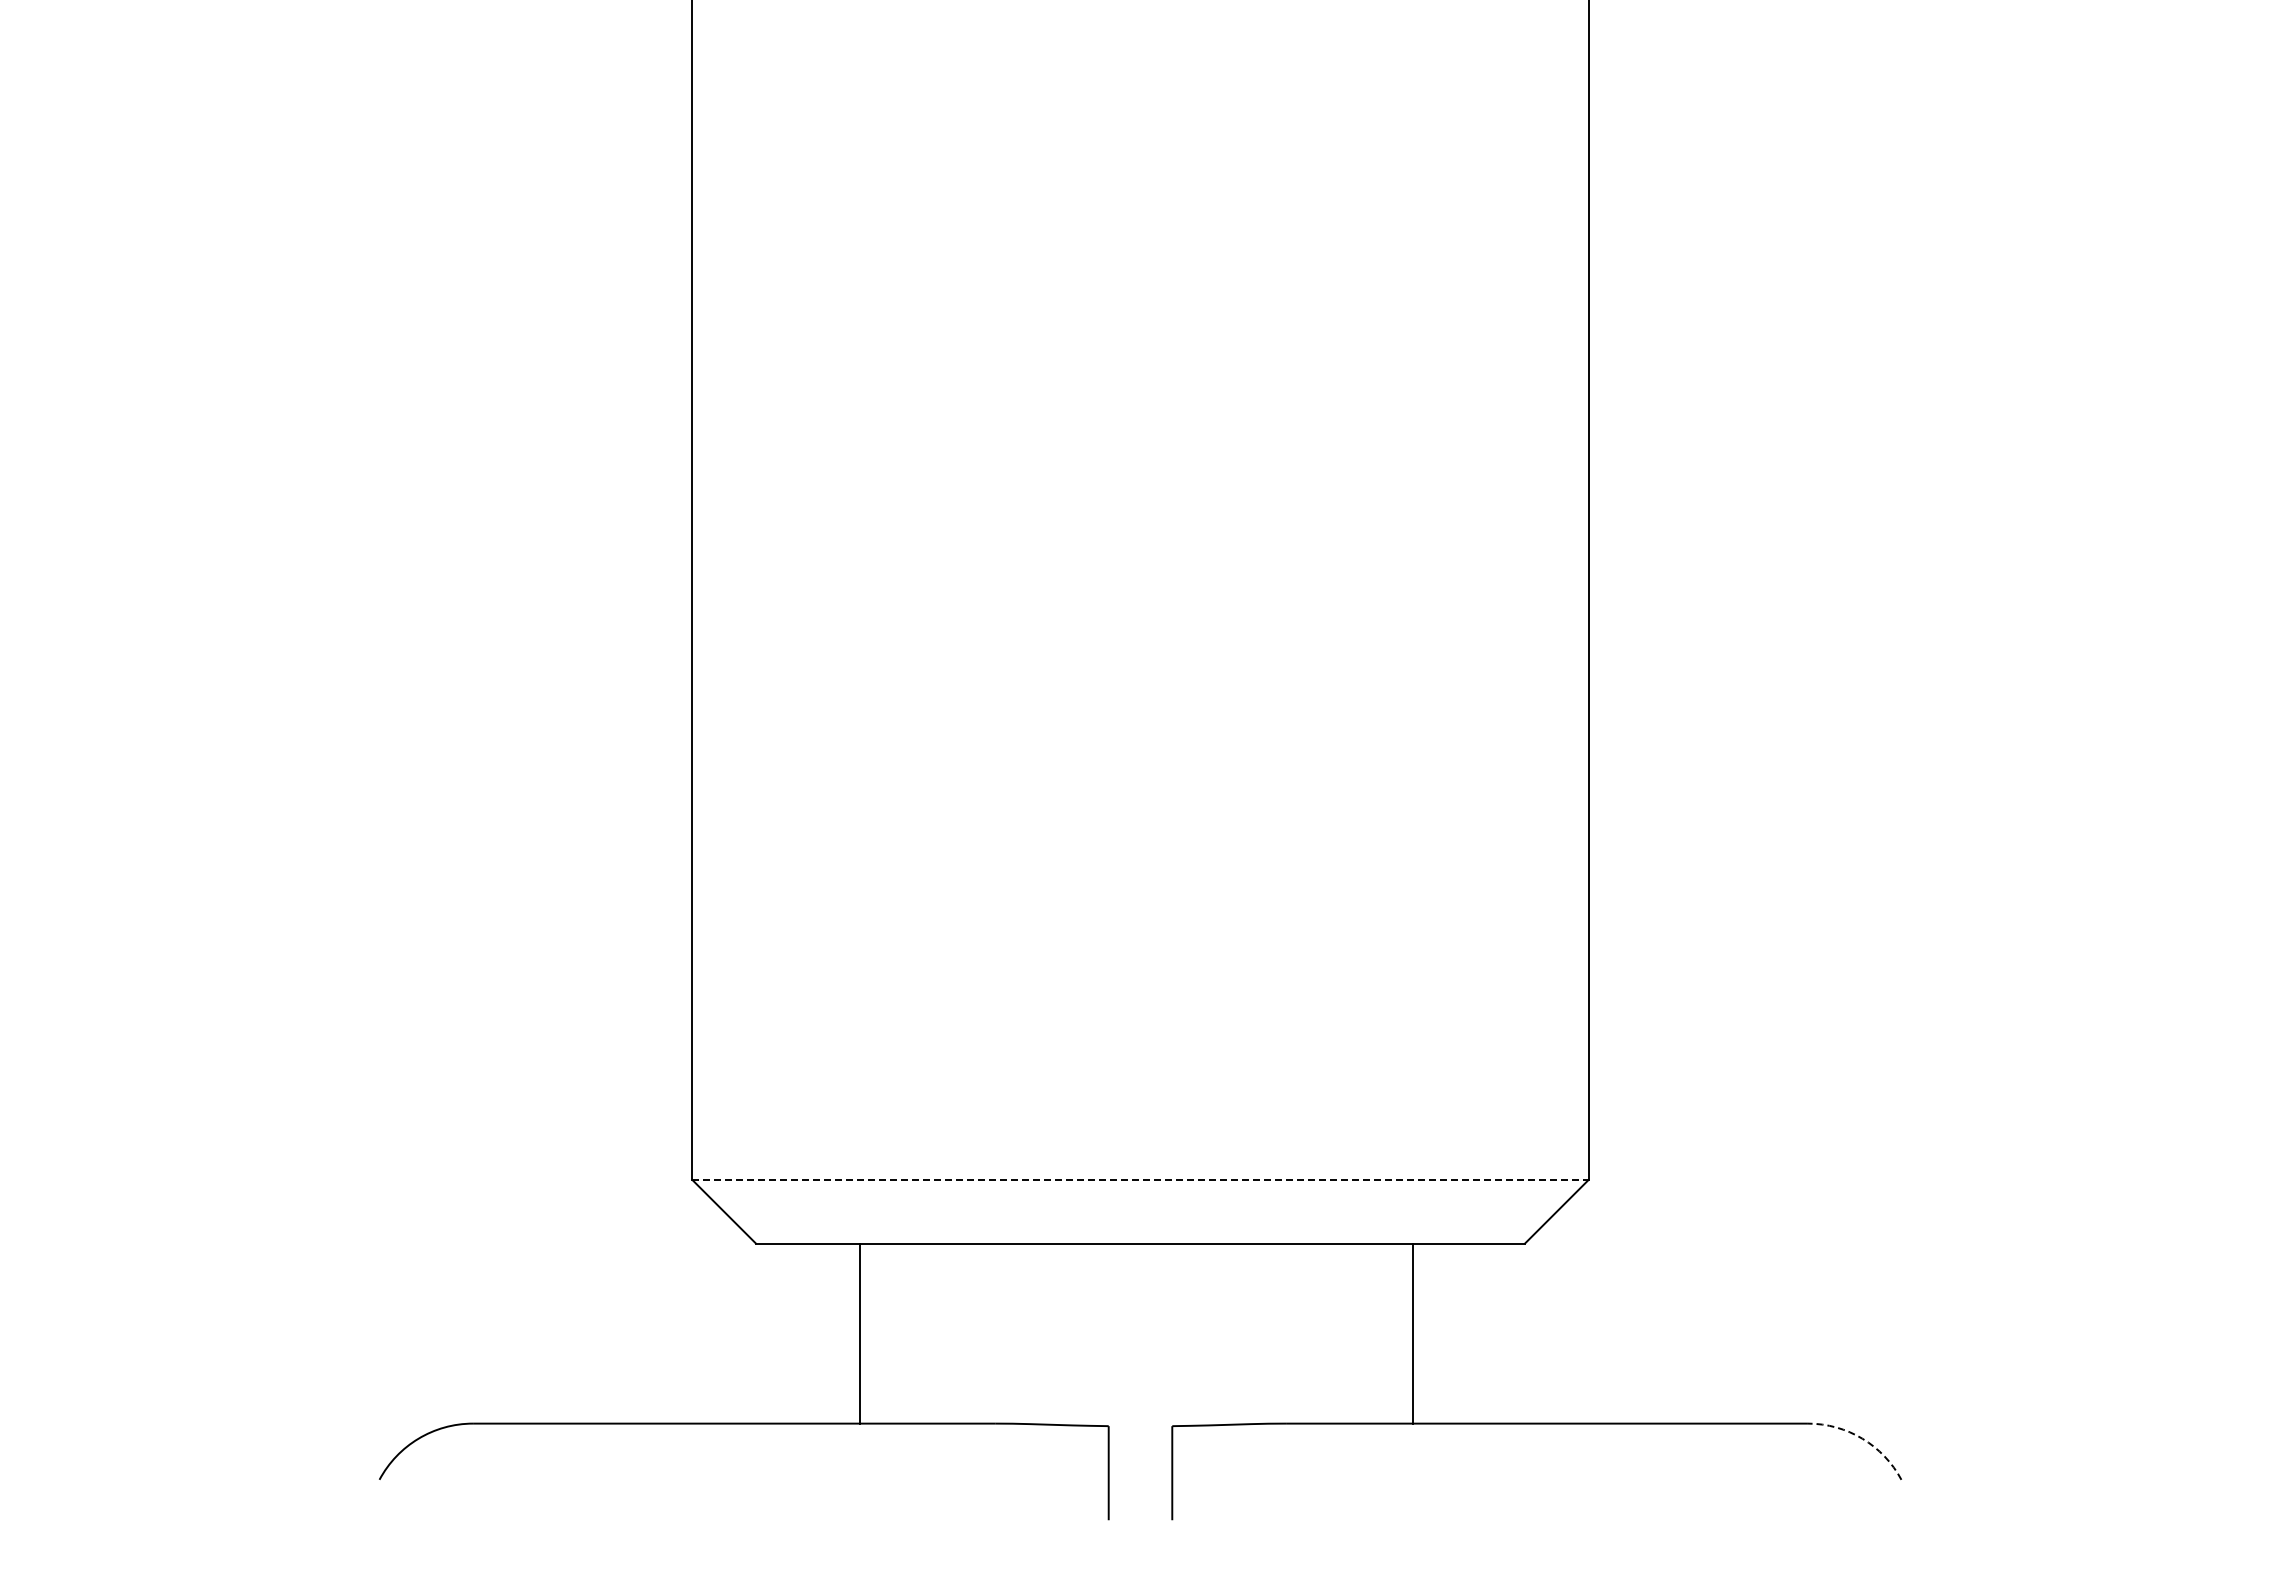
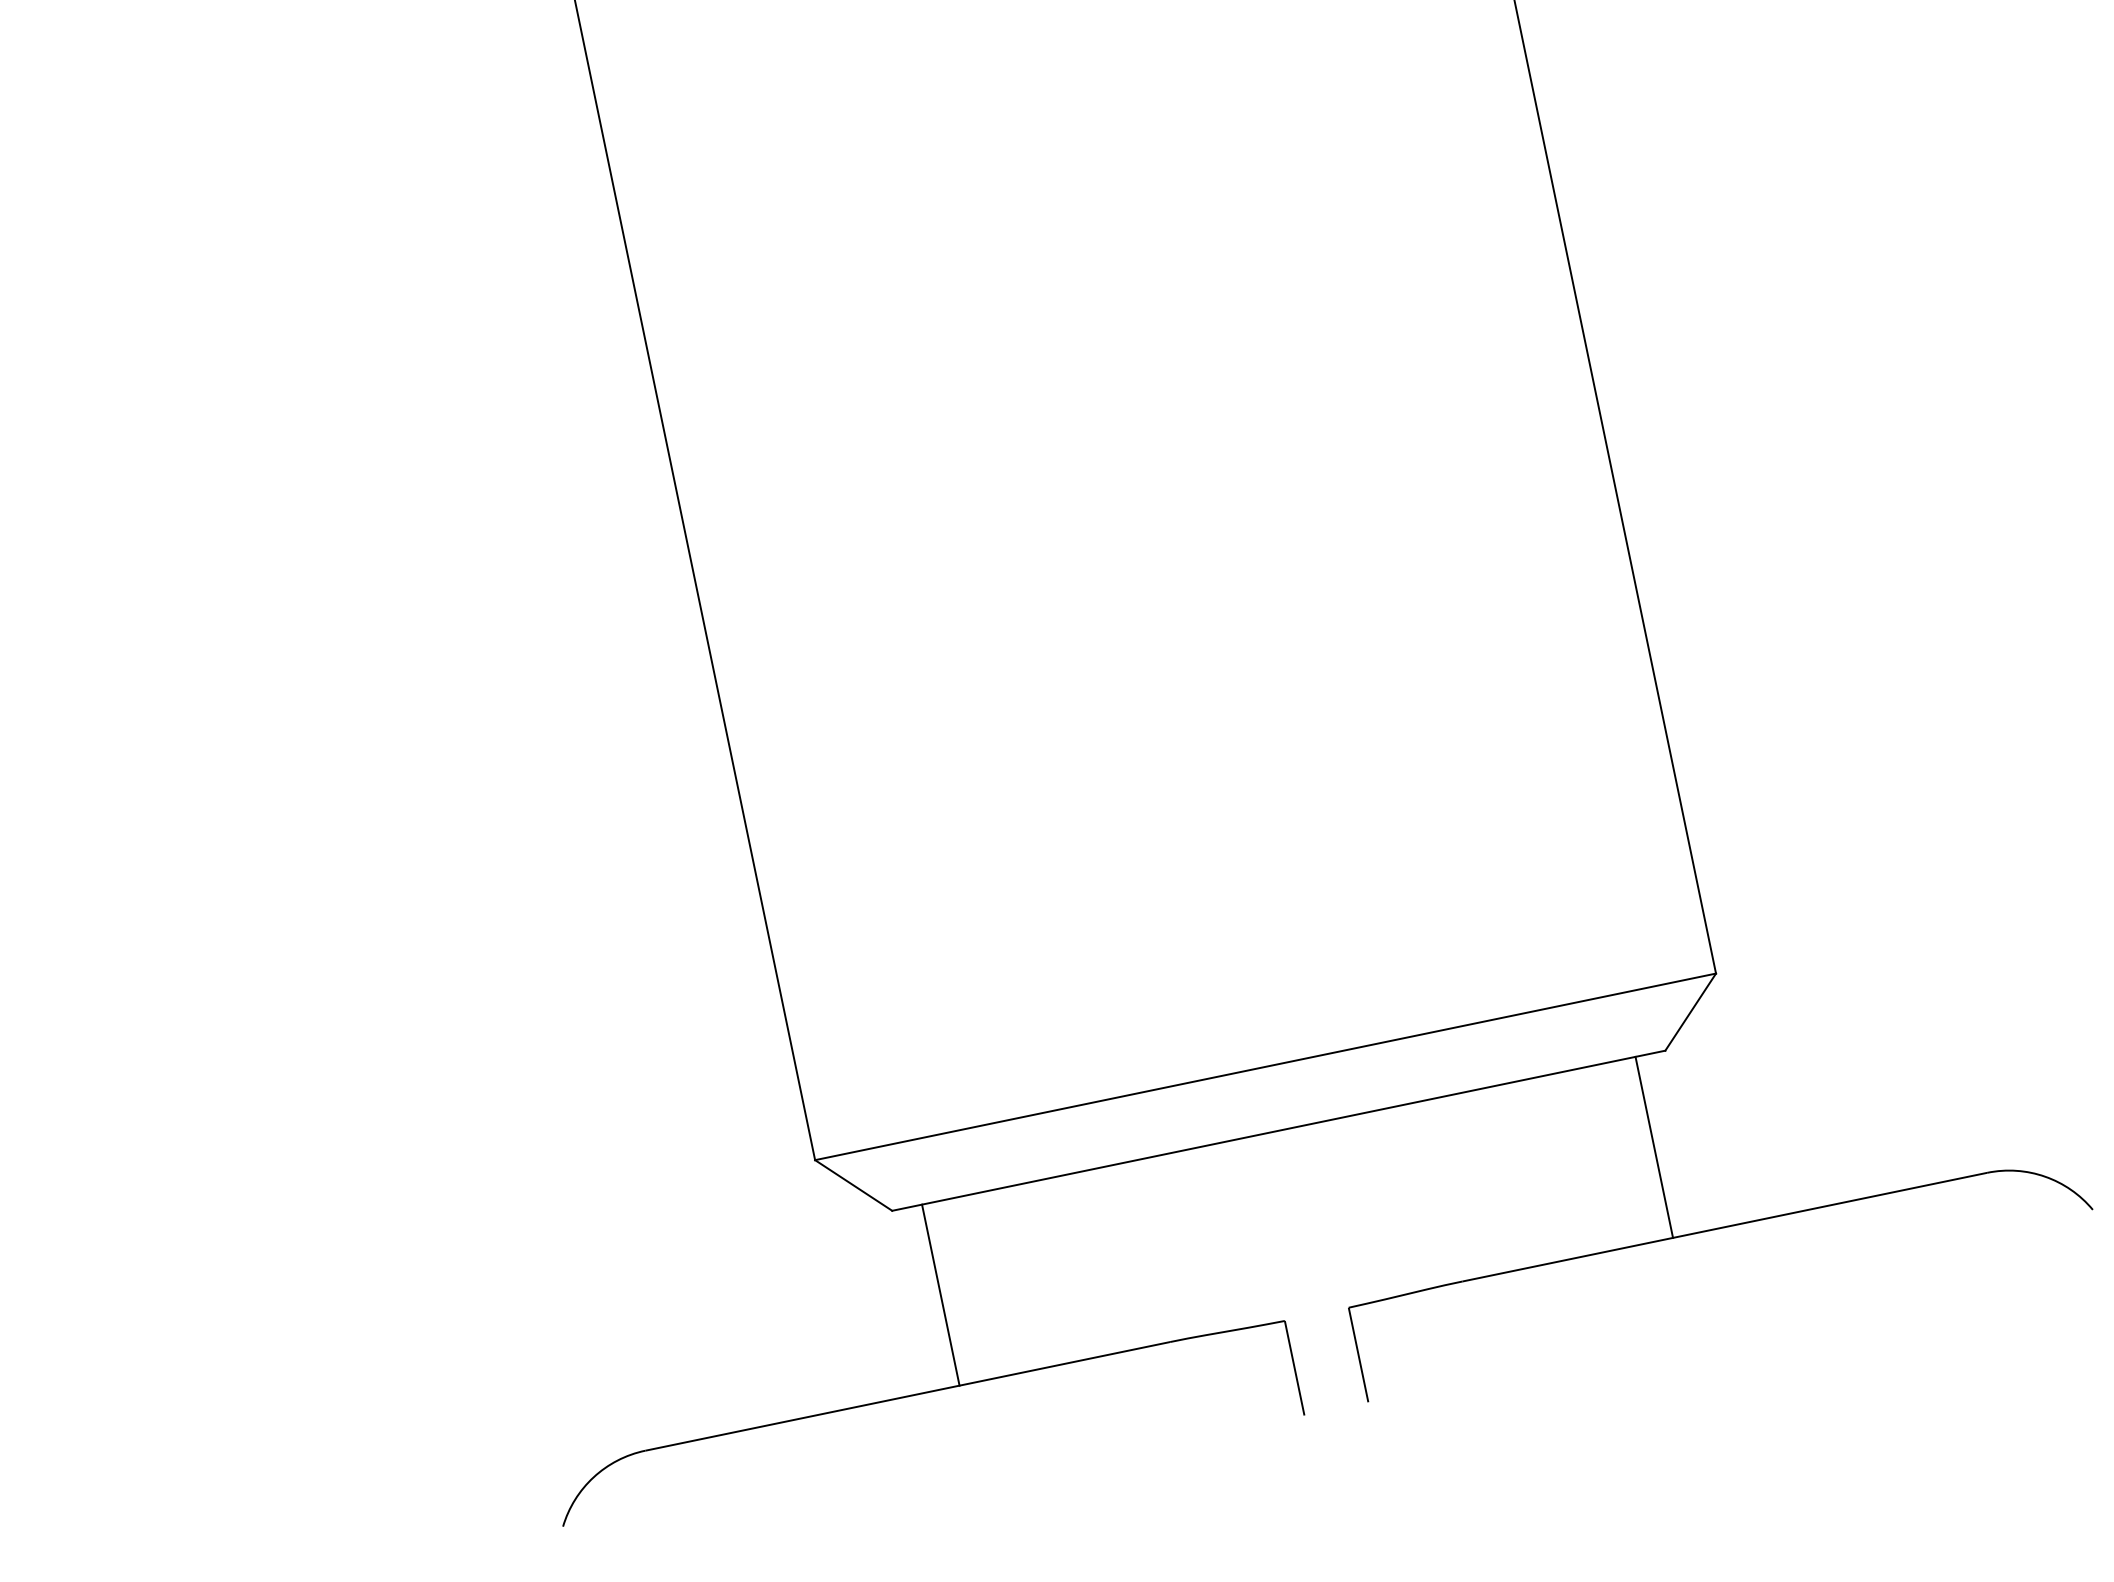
line: (1140, 1179) -> (1265, 1066), dashed -> solid
line: (859, 1333) -> (940, 1295), moved
line: (1413, 1333) -> (1654, 1147), moved
arc: (1862, 1438) -> (2045, 1176), dashed -> solid

